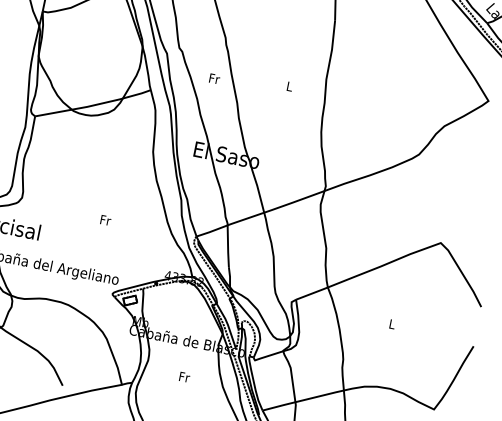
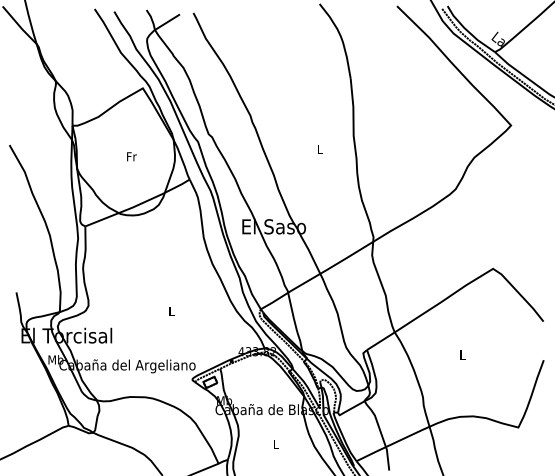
text: (214, 78) -> (131, 156), moved
text: (105, 219) -> (171, 310), Fr -> L
text: (184, 377) -> (276, 444), Fr -> L

